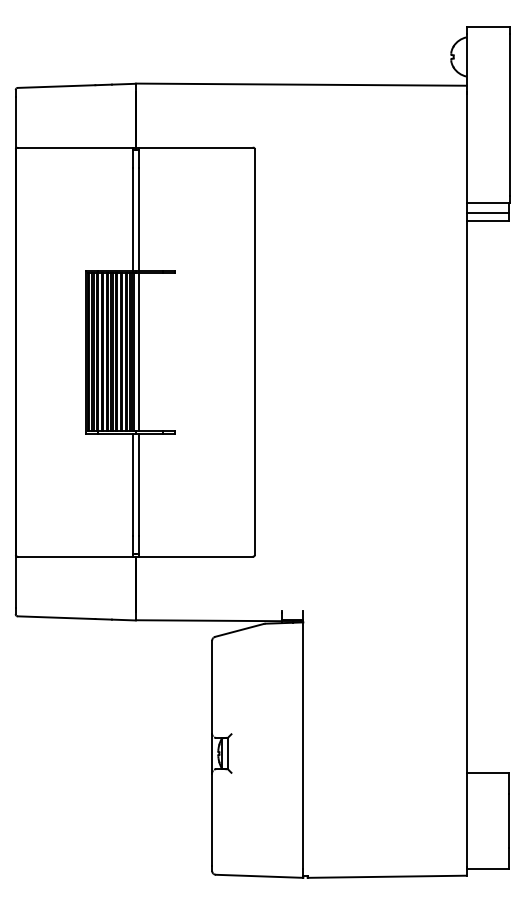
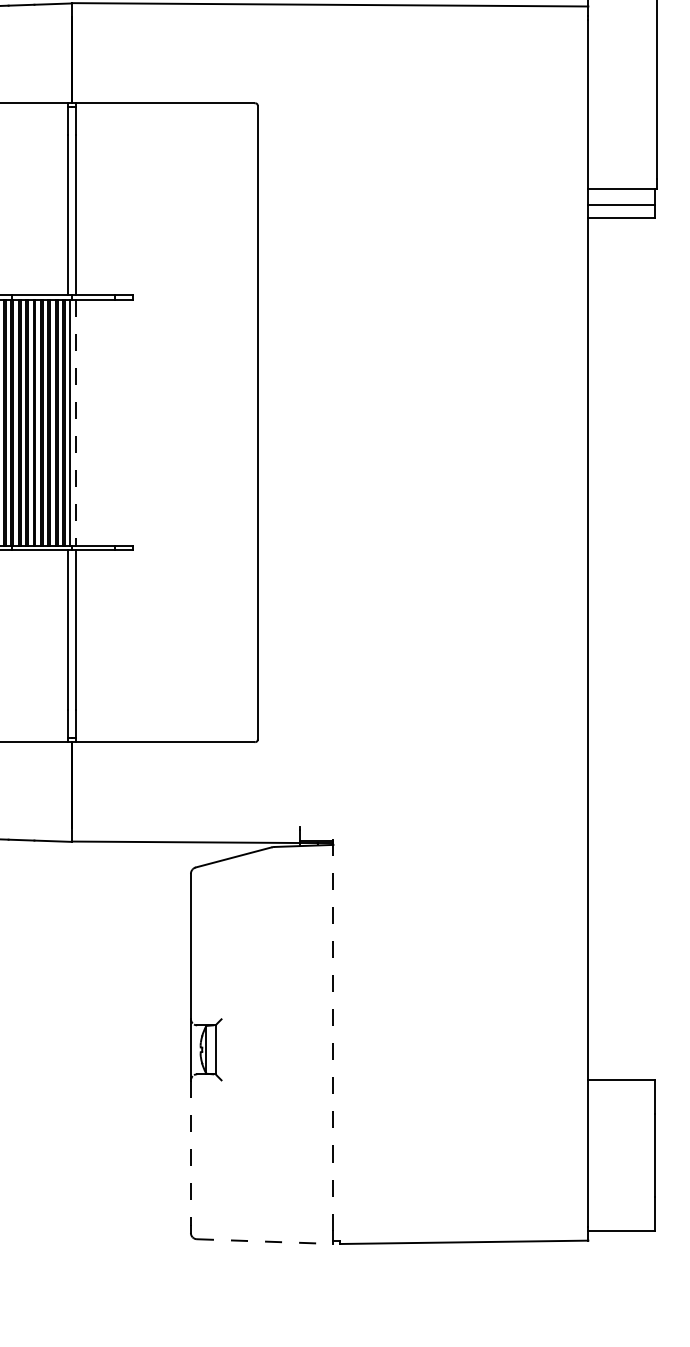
line: (138, 352) -> (75, 423), solid -> dashed
line: (303, 739) -> (333, 1027), solid -> dashed
line: (212, 820) -> (191, 1154), solid -> dashed
line: (259, 876) -> (264, 1241), solid -> dashed

